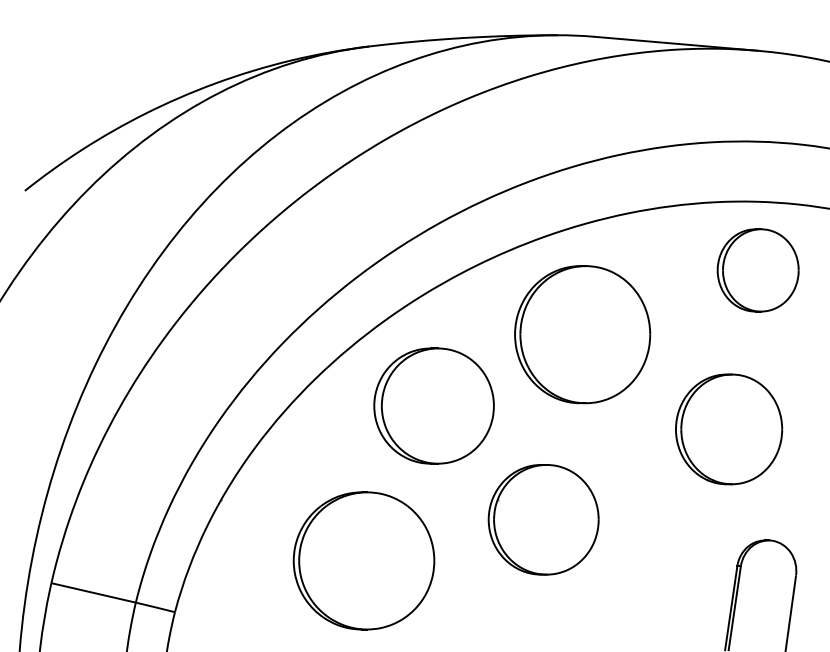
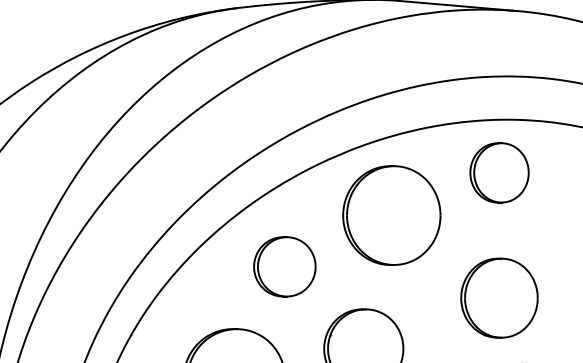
part: (757, 270) -> (499, 172), moved
part: (433, 405) -> (284, 266), size x0.71
part: (729, 429) -> (499, 298), moved

